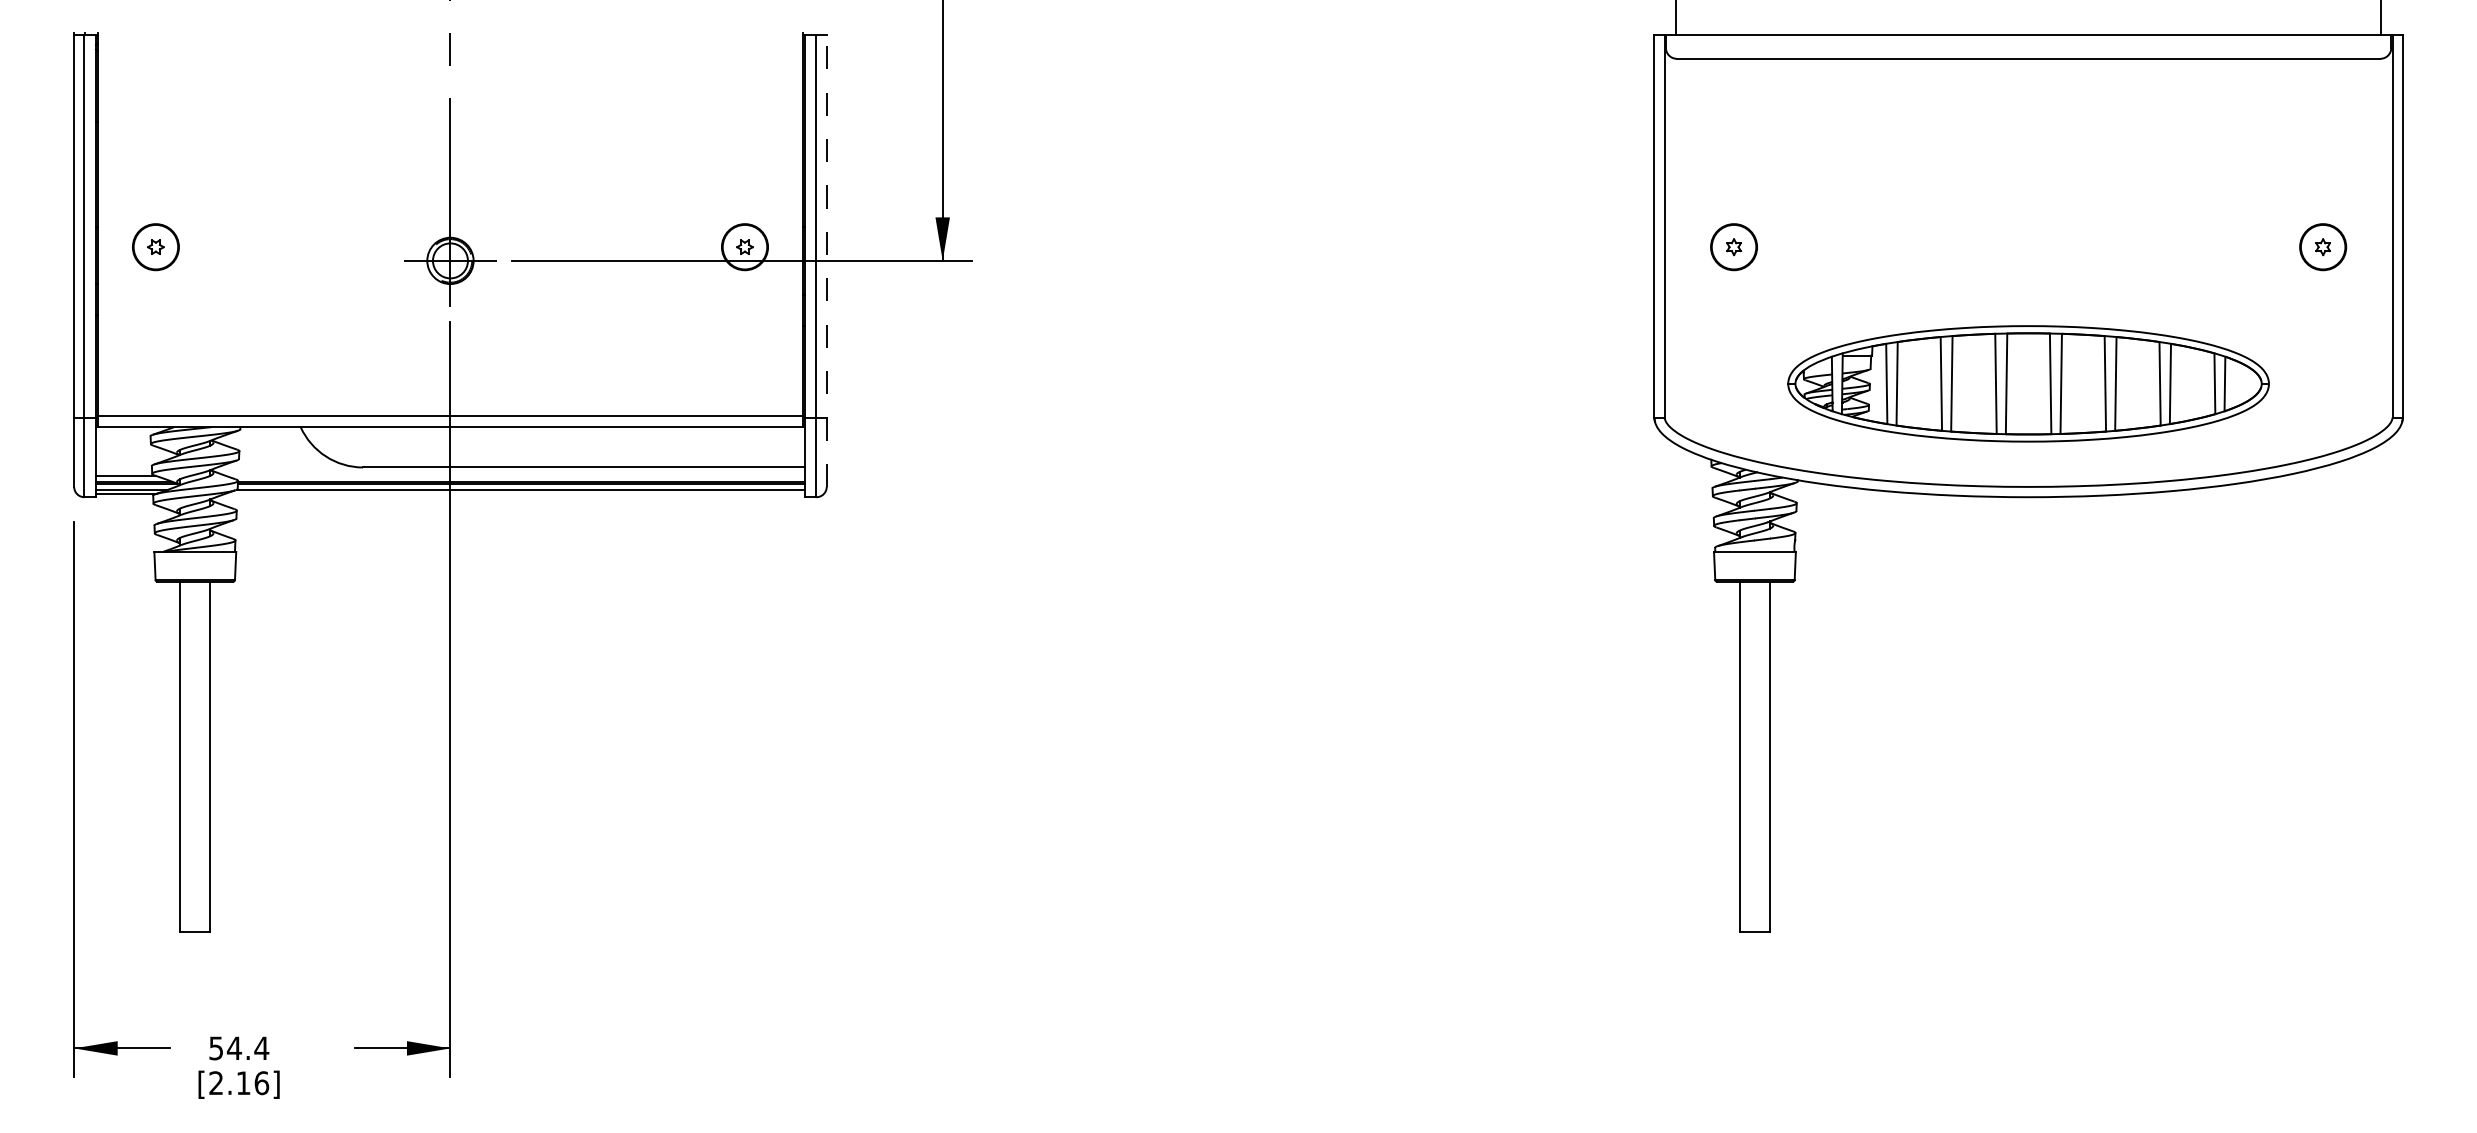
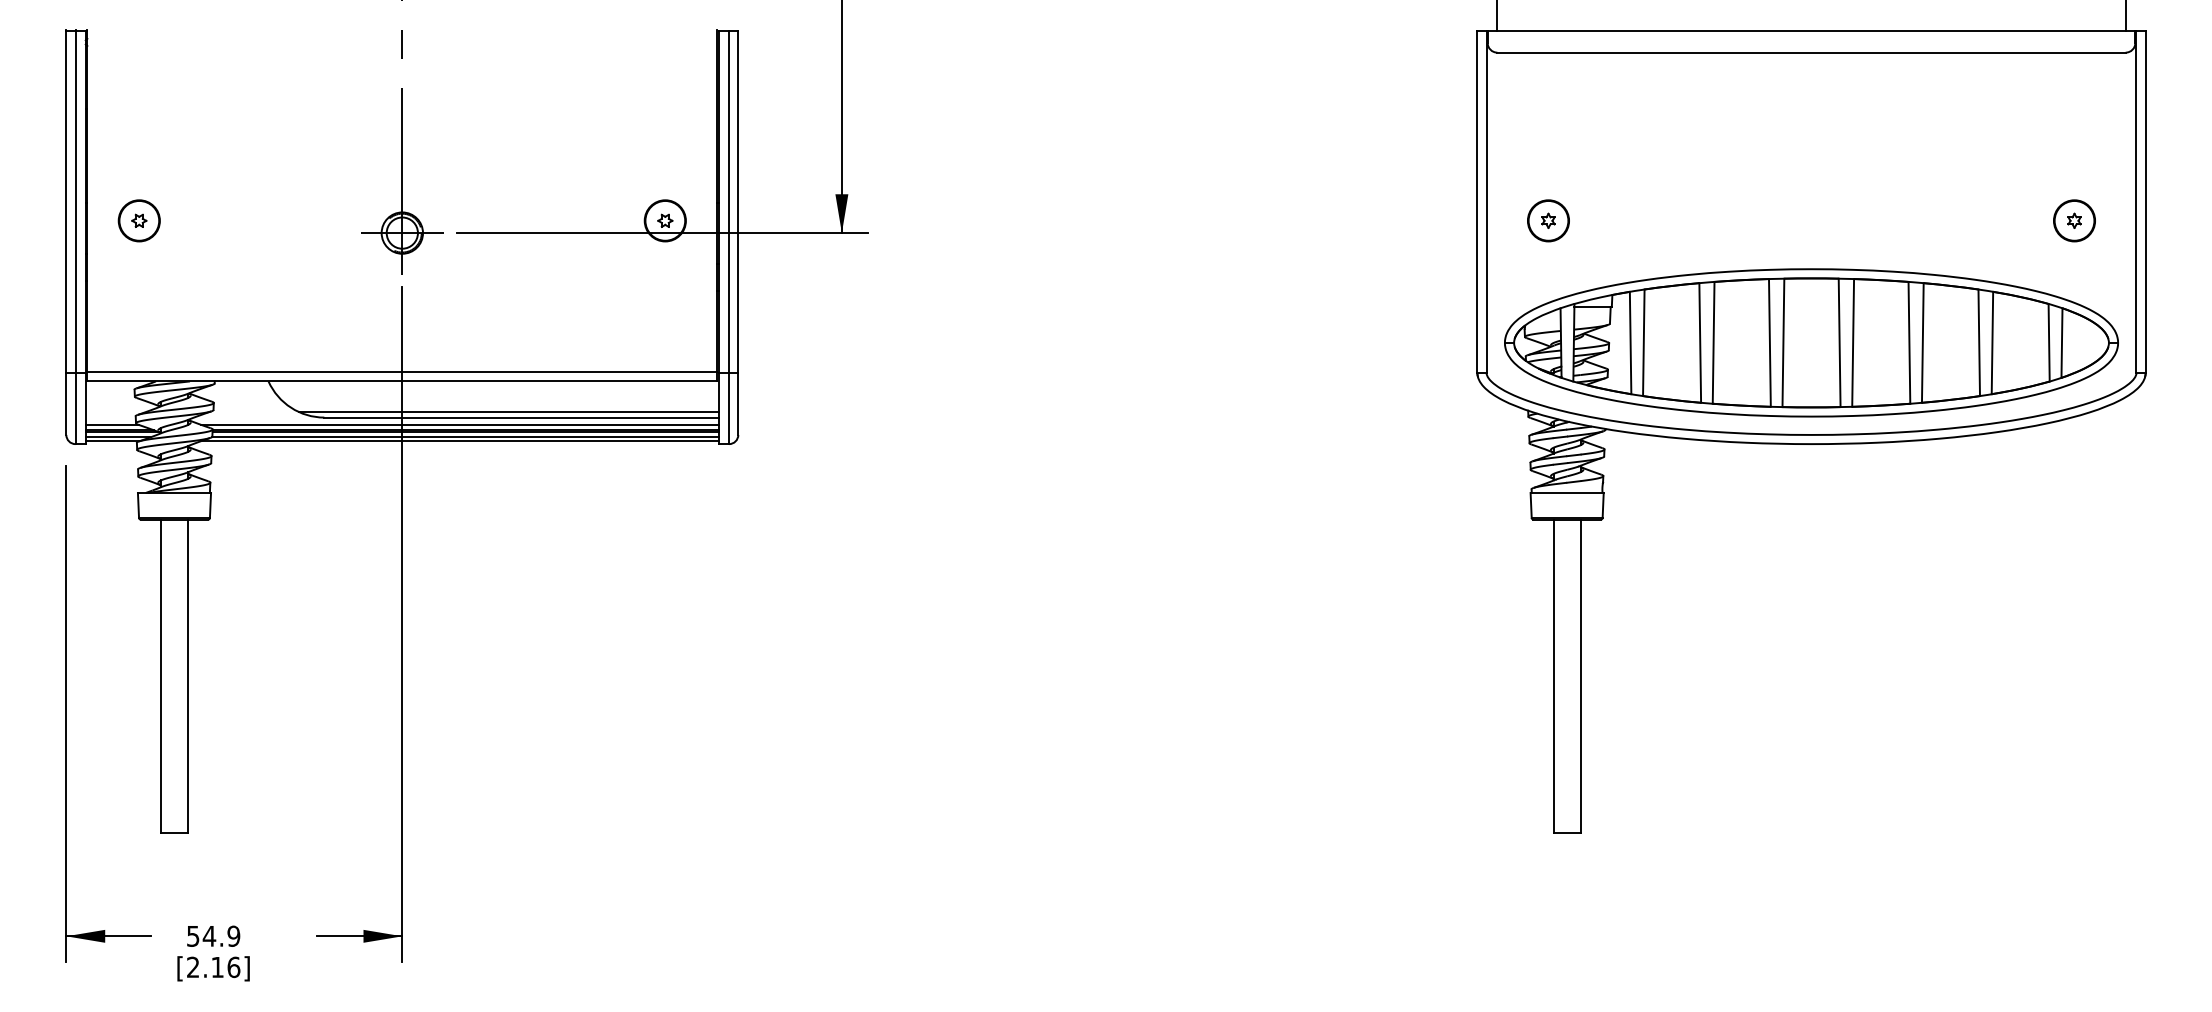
line: (826, 261) -> (738, 233), dashed -> solid
part: (2028, 383) -> (1811, 342), size x1.43
line: (569, 461) -> (508, 412), added
line: (514, 475) -> (459, 424), added
line: (514, 494) -> (459, 441), added
text: (261, 1047) -> (233, 935), 54.4 -> 54.9

